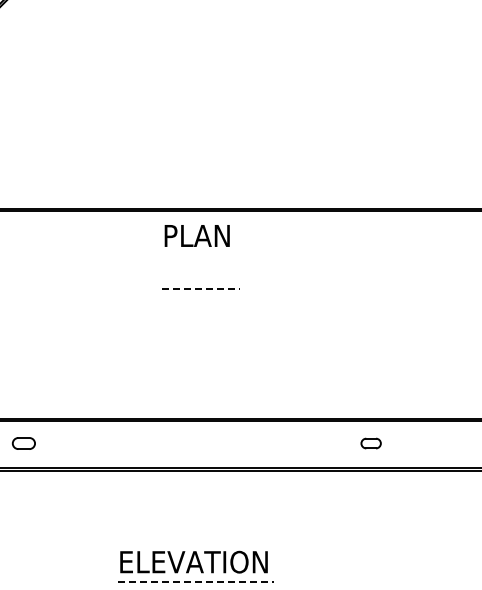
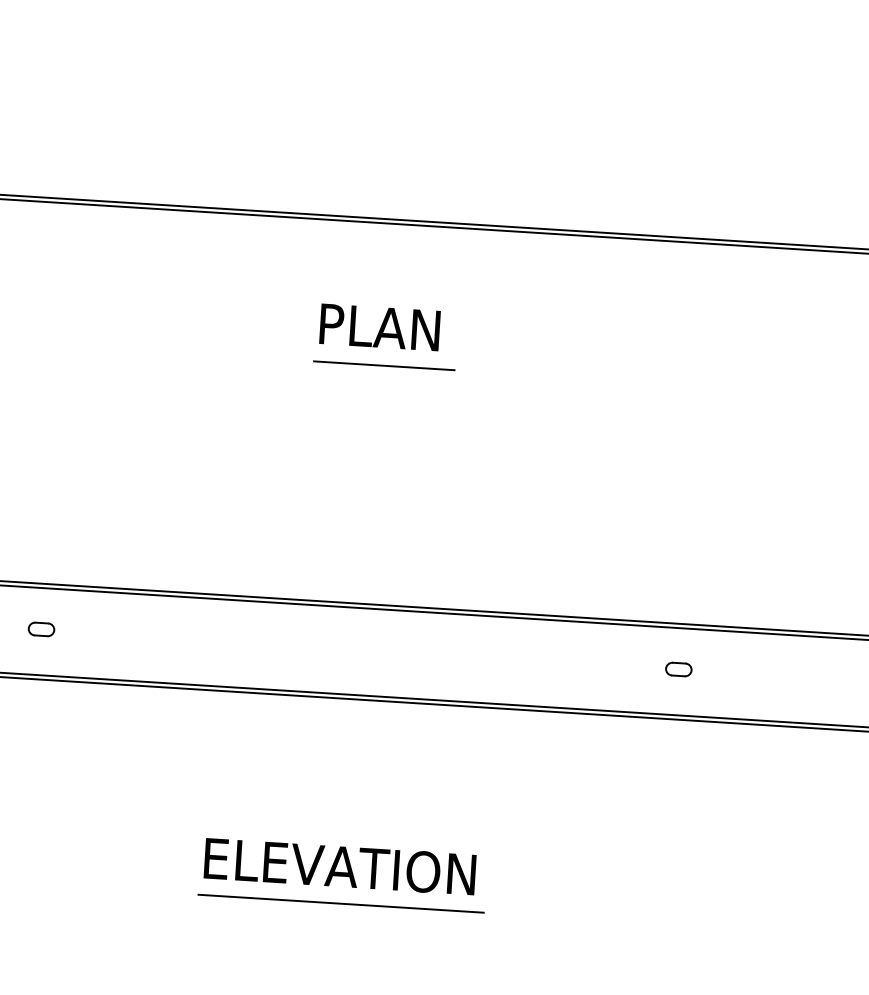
text: (196, 235) -> (378, 326), moved
line: (200, 288) -> (383, 365), dashed -> solid
part: (23, 443) -> (41, 629), size x0.62
part: (371, 443) -> (679, 669), size x0.71
line: (196, 582) -> (342, 904), dashed -> solid

